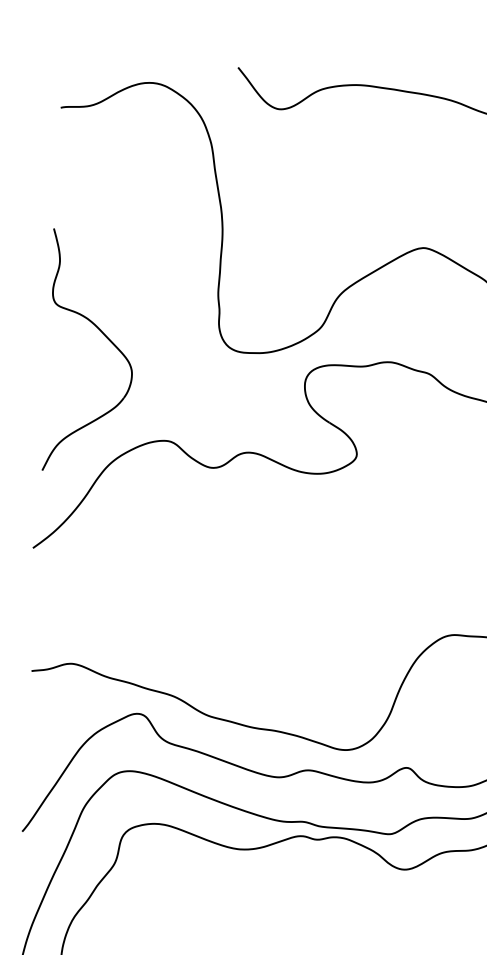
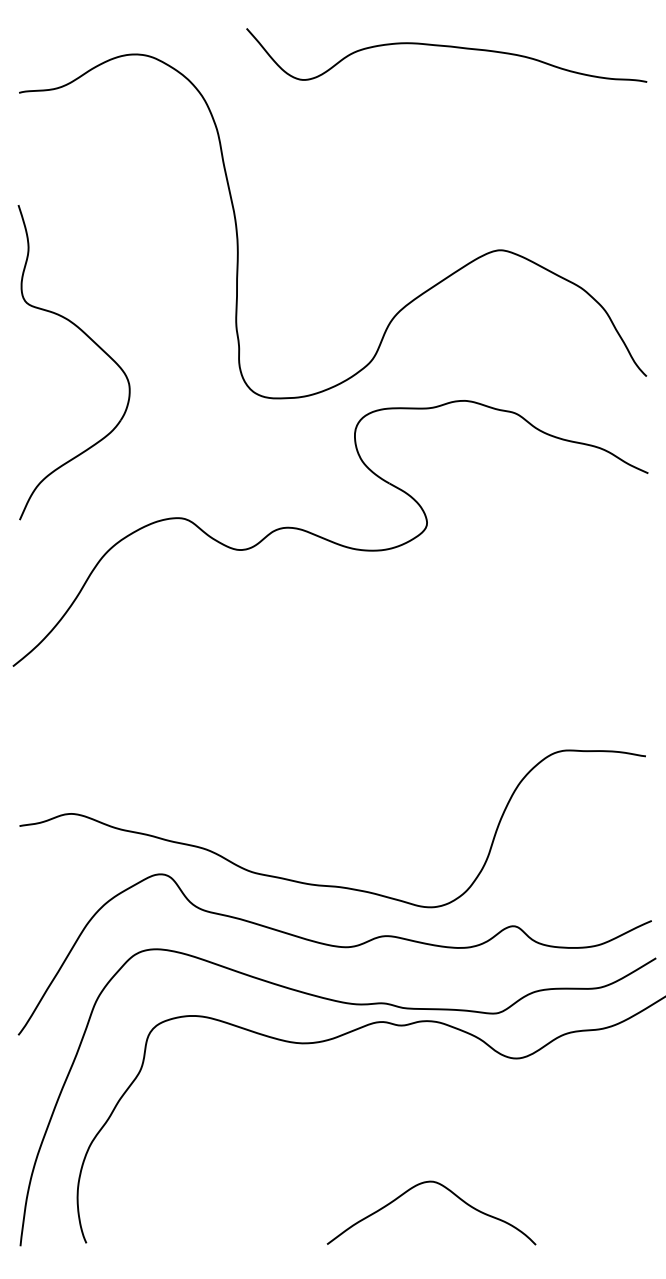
part: (106, 337) -> (93, 342), moved

